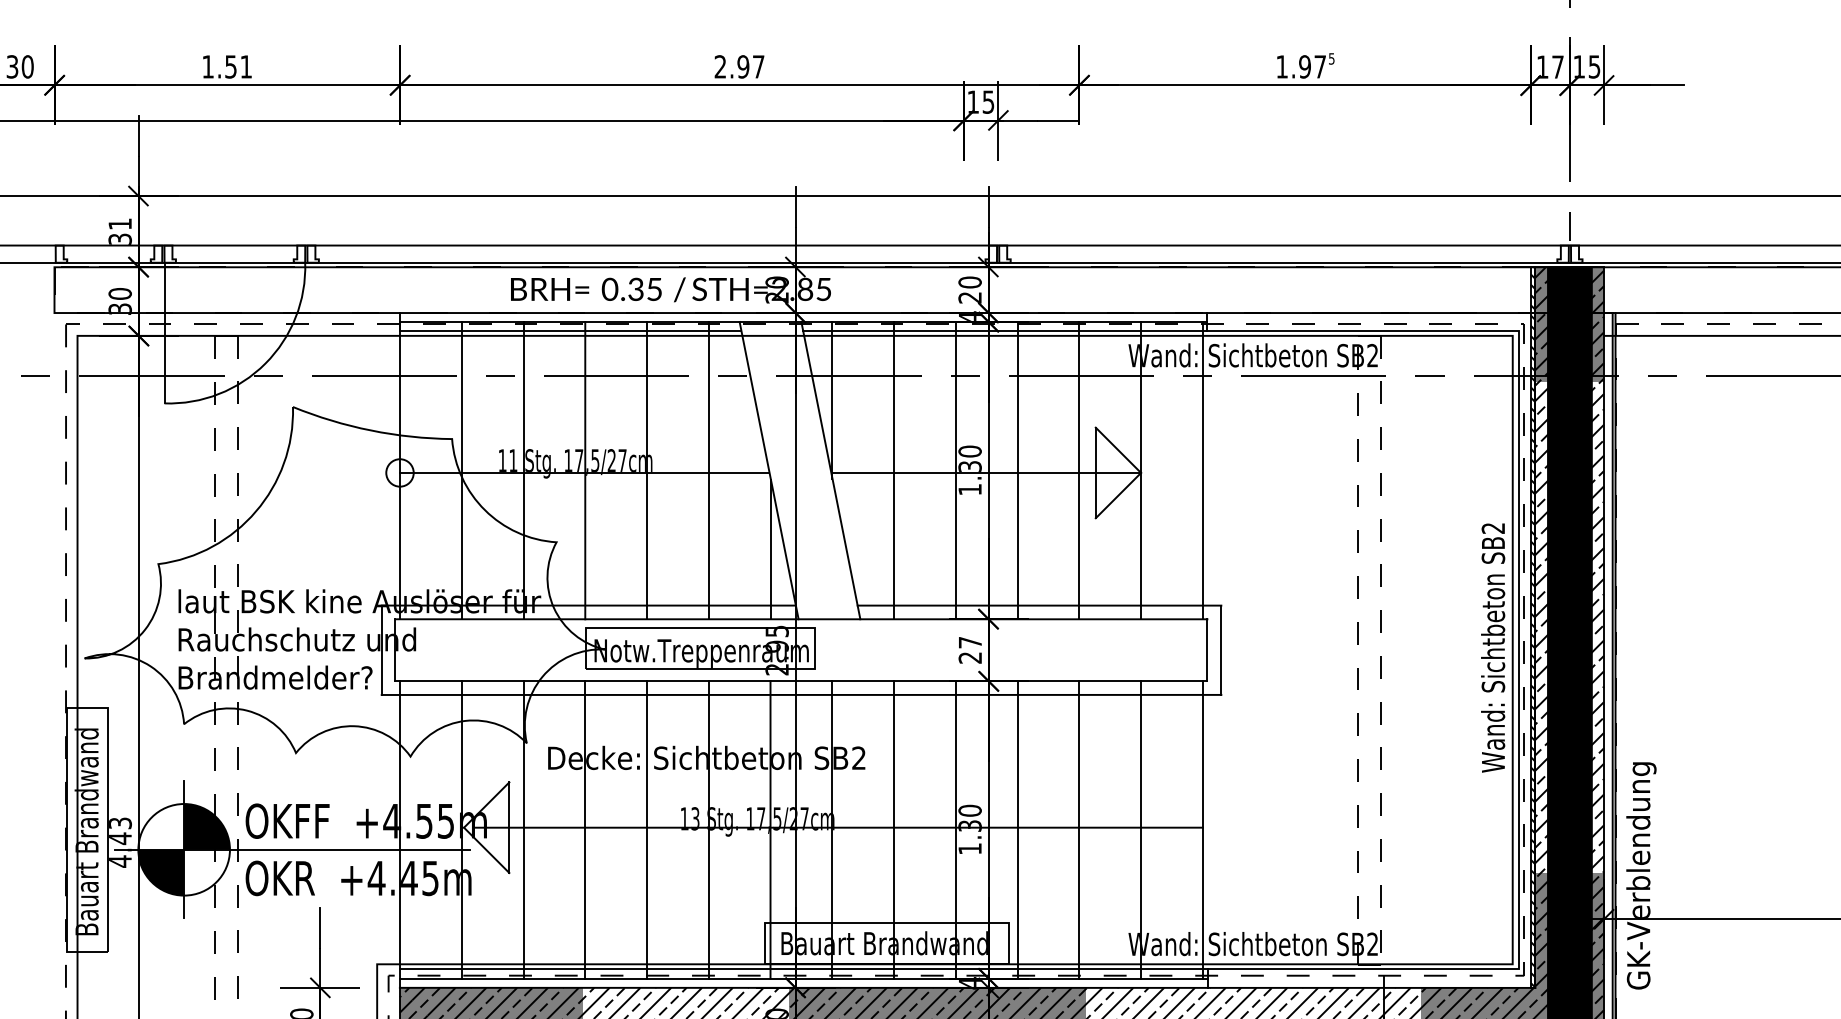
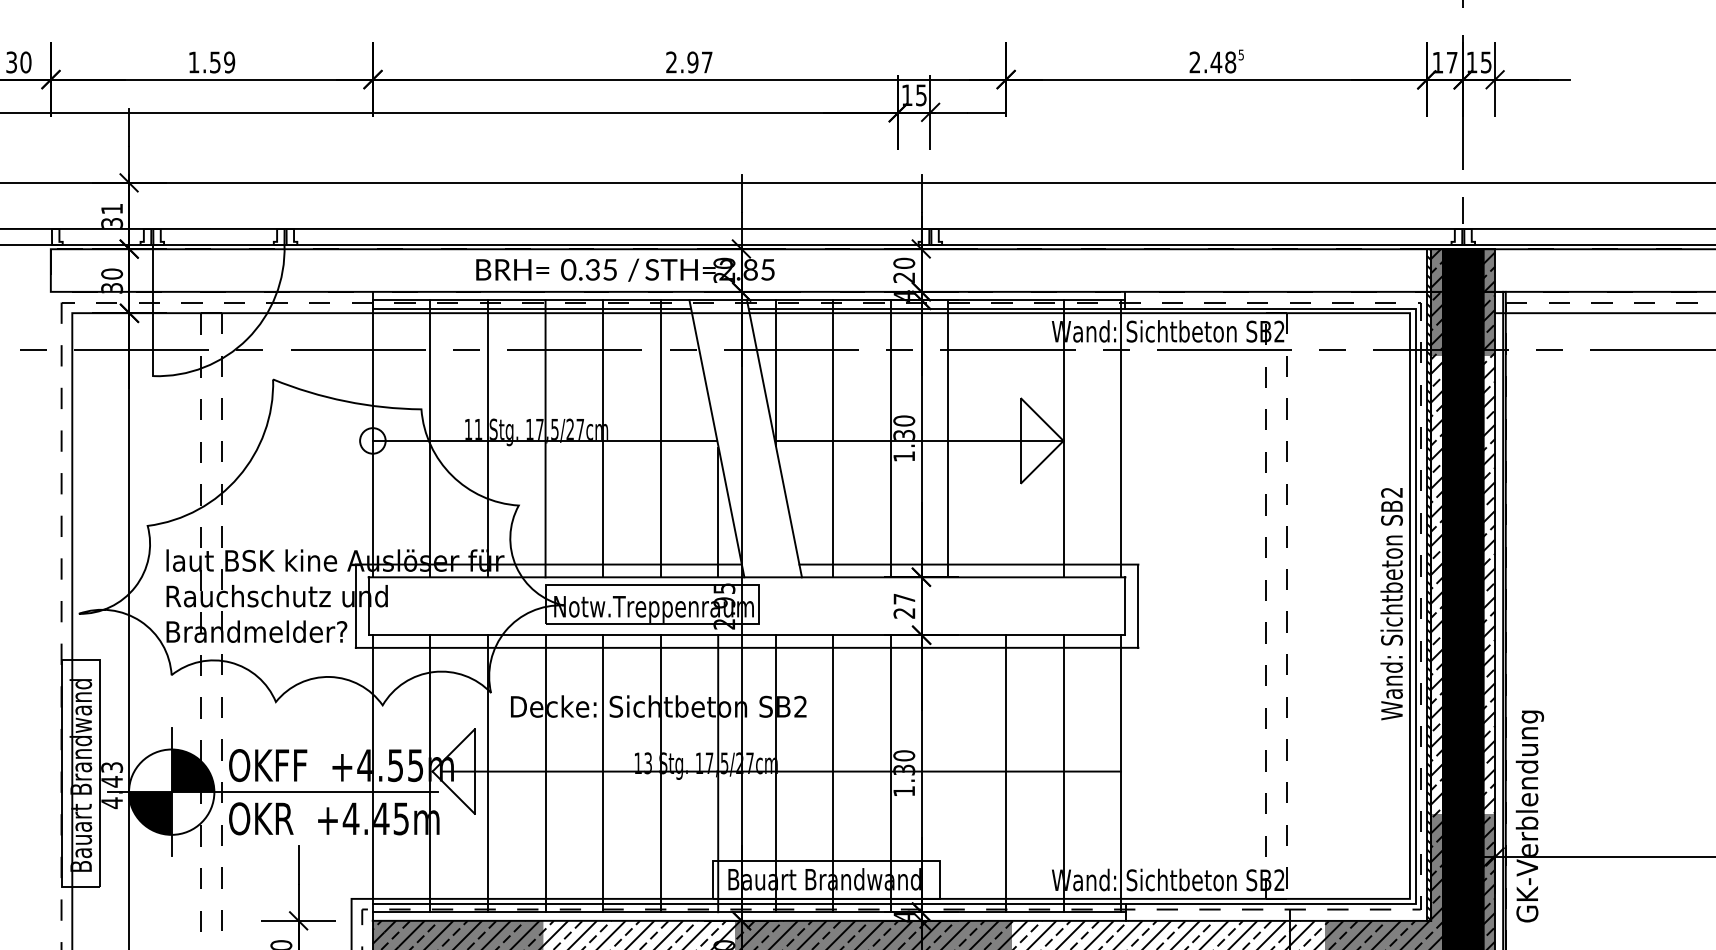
text: (246, 66) -> (229, 62), 1.51 -> 1.59
text: (1300, 66) -> (1212, 62), 1.97 -> 2.48
line: (1079, 470) -> (1006, 438), removed
line: (1017, 829) -> (948, 773), removed

